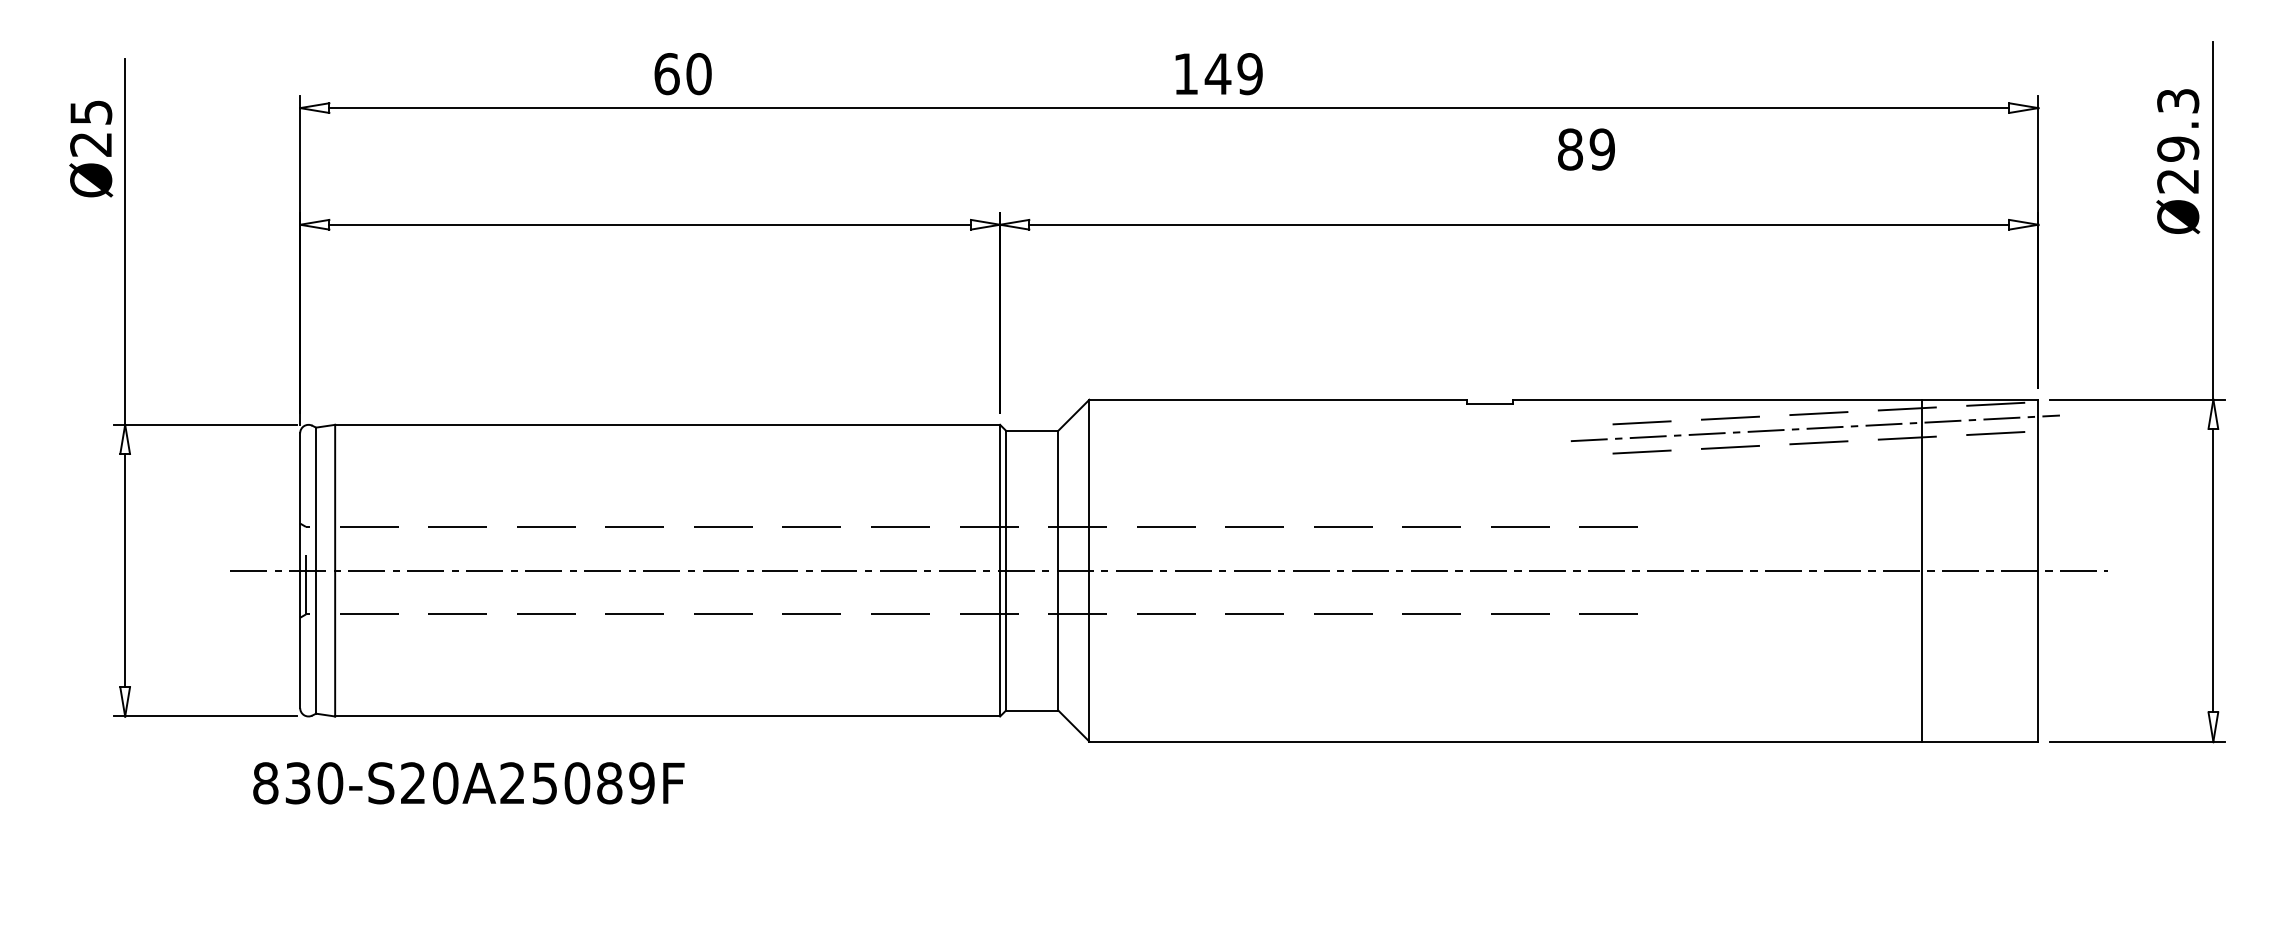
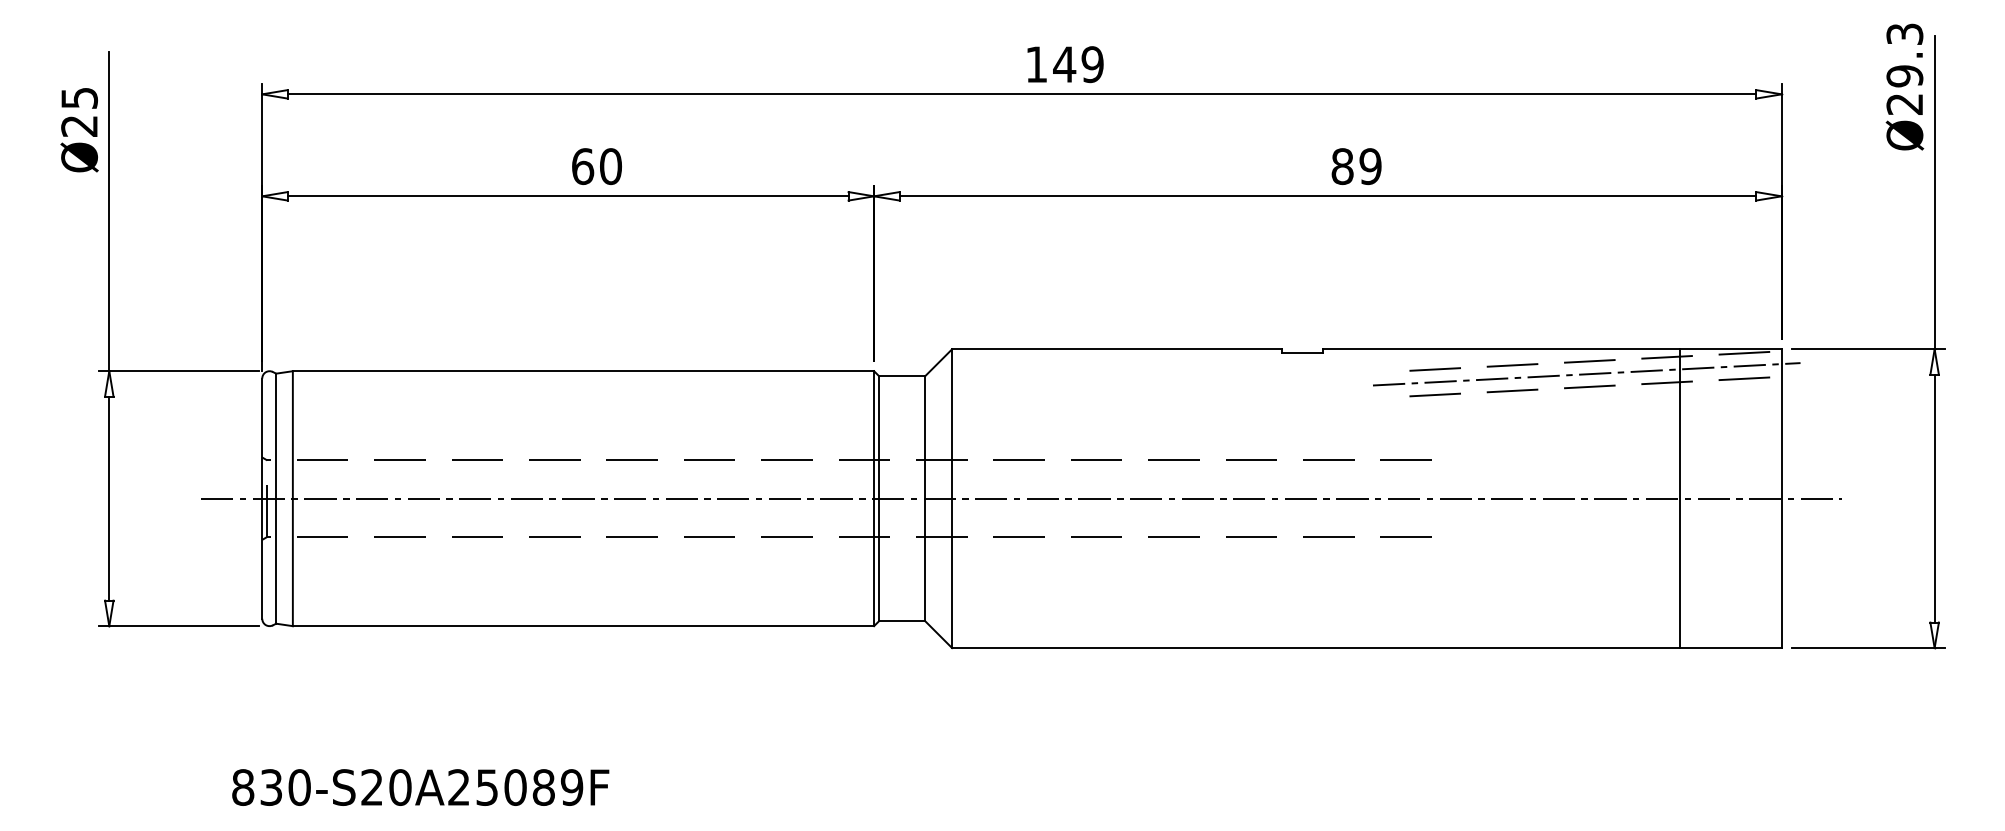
text: (682, 73) -> (596, 166), moved
text: (1586, 149) -> (1356, 166), moved
text: (2177, 160) -> (1904, 86), moved
text: (468, 783) -> (420, 787), moved

